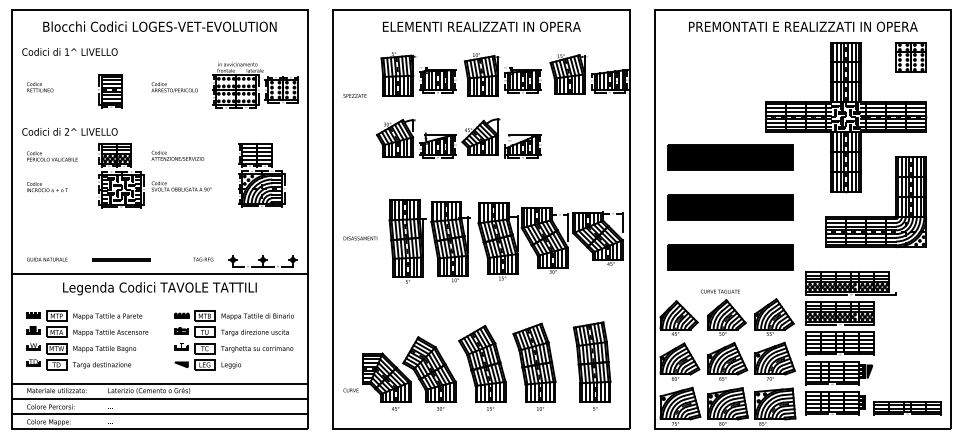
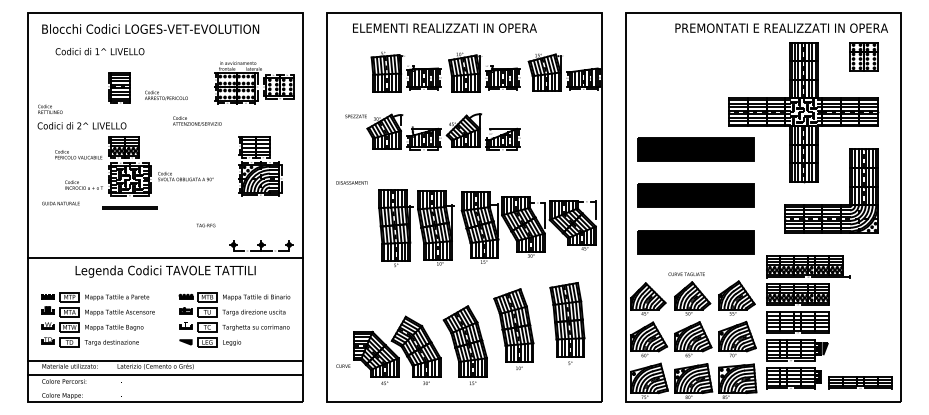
text: (159, 26) -> (150, 28), moved
text: (481, 26) -> (444, 27), moved
text: (803, 26) -> (781, 27), moved
text: (69, 51) -> (99, 51), moved
text: (40, 86) -> (50, 108), moved
text: (174, 87) -> (166, 95), moved
text: (354, 96) -> (355, 116), moved
text: (178, 155) -> (197, 120), moved
text: (52, 156) -> (78, 154), moved
text: (46, 186) -> (83, 184), moved
text: (359, 238) -> (351, 182), moved
text: (46, 259) -> (60, 203), moved
line: (121, 259) -> (129, 207), moved
text: (203, 259) -> (206, 225), moved
part: (534, 366) -> (513, 328), moved
part: (592, 366) -> (567, 323), moved
line: (159, 414) -> (165, 388), removed

